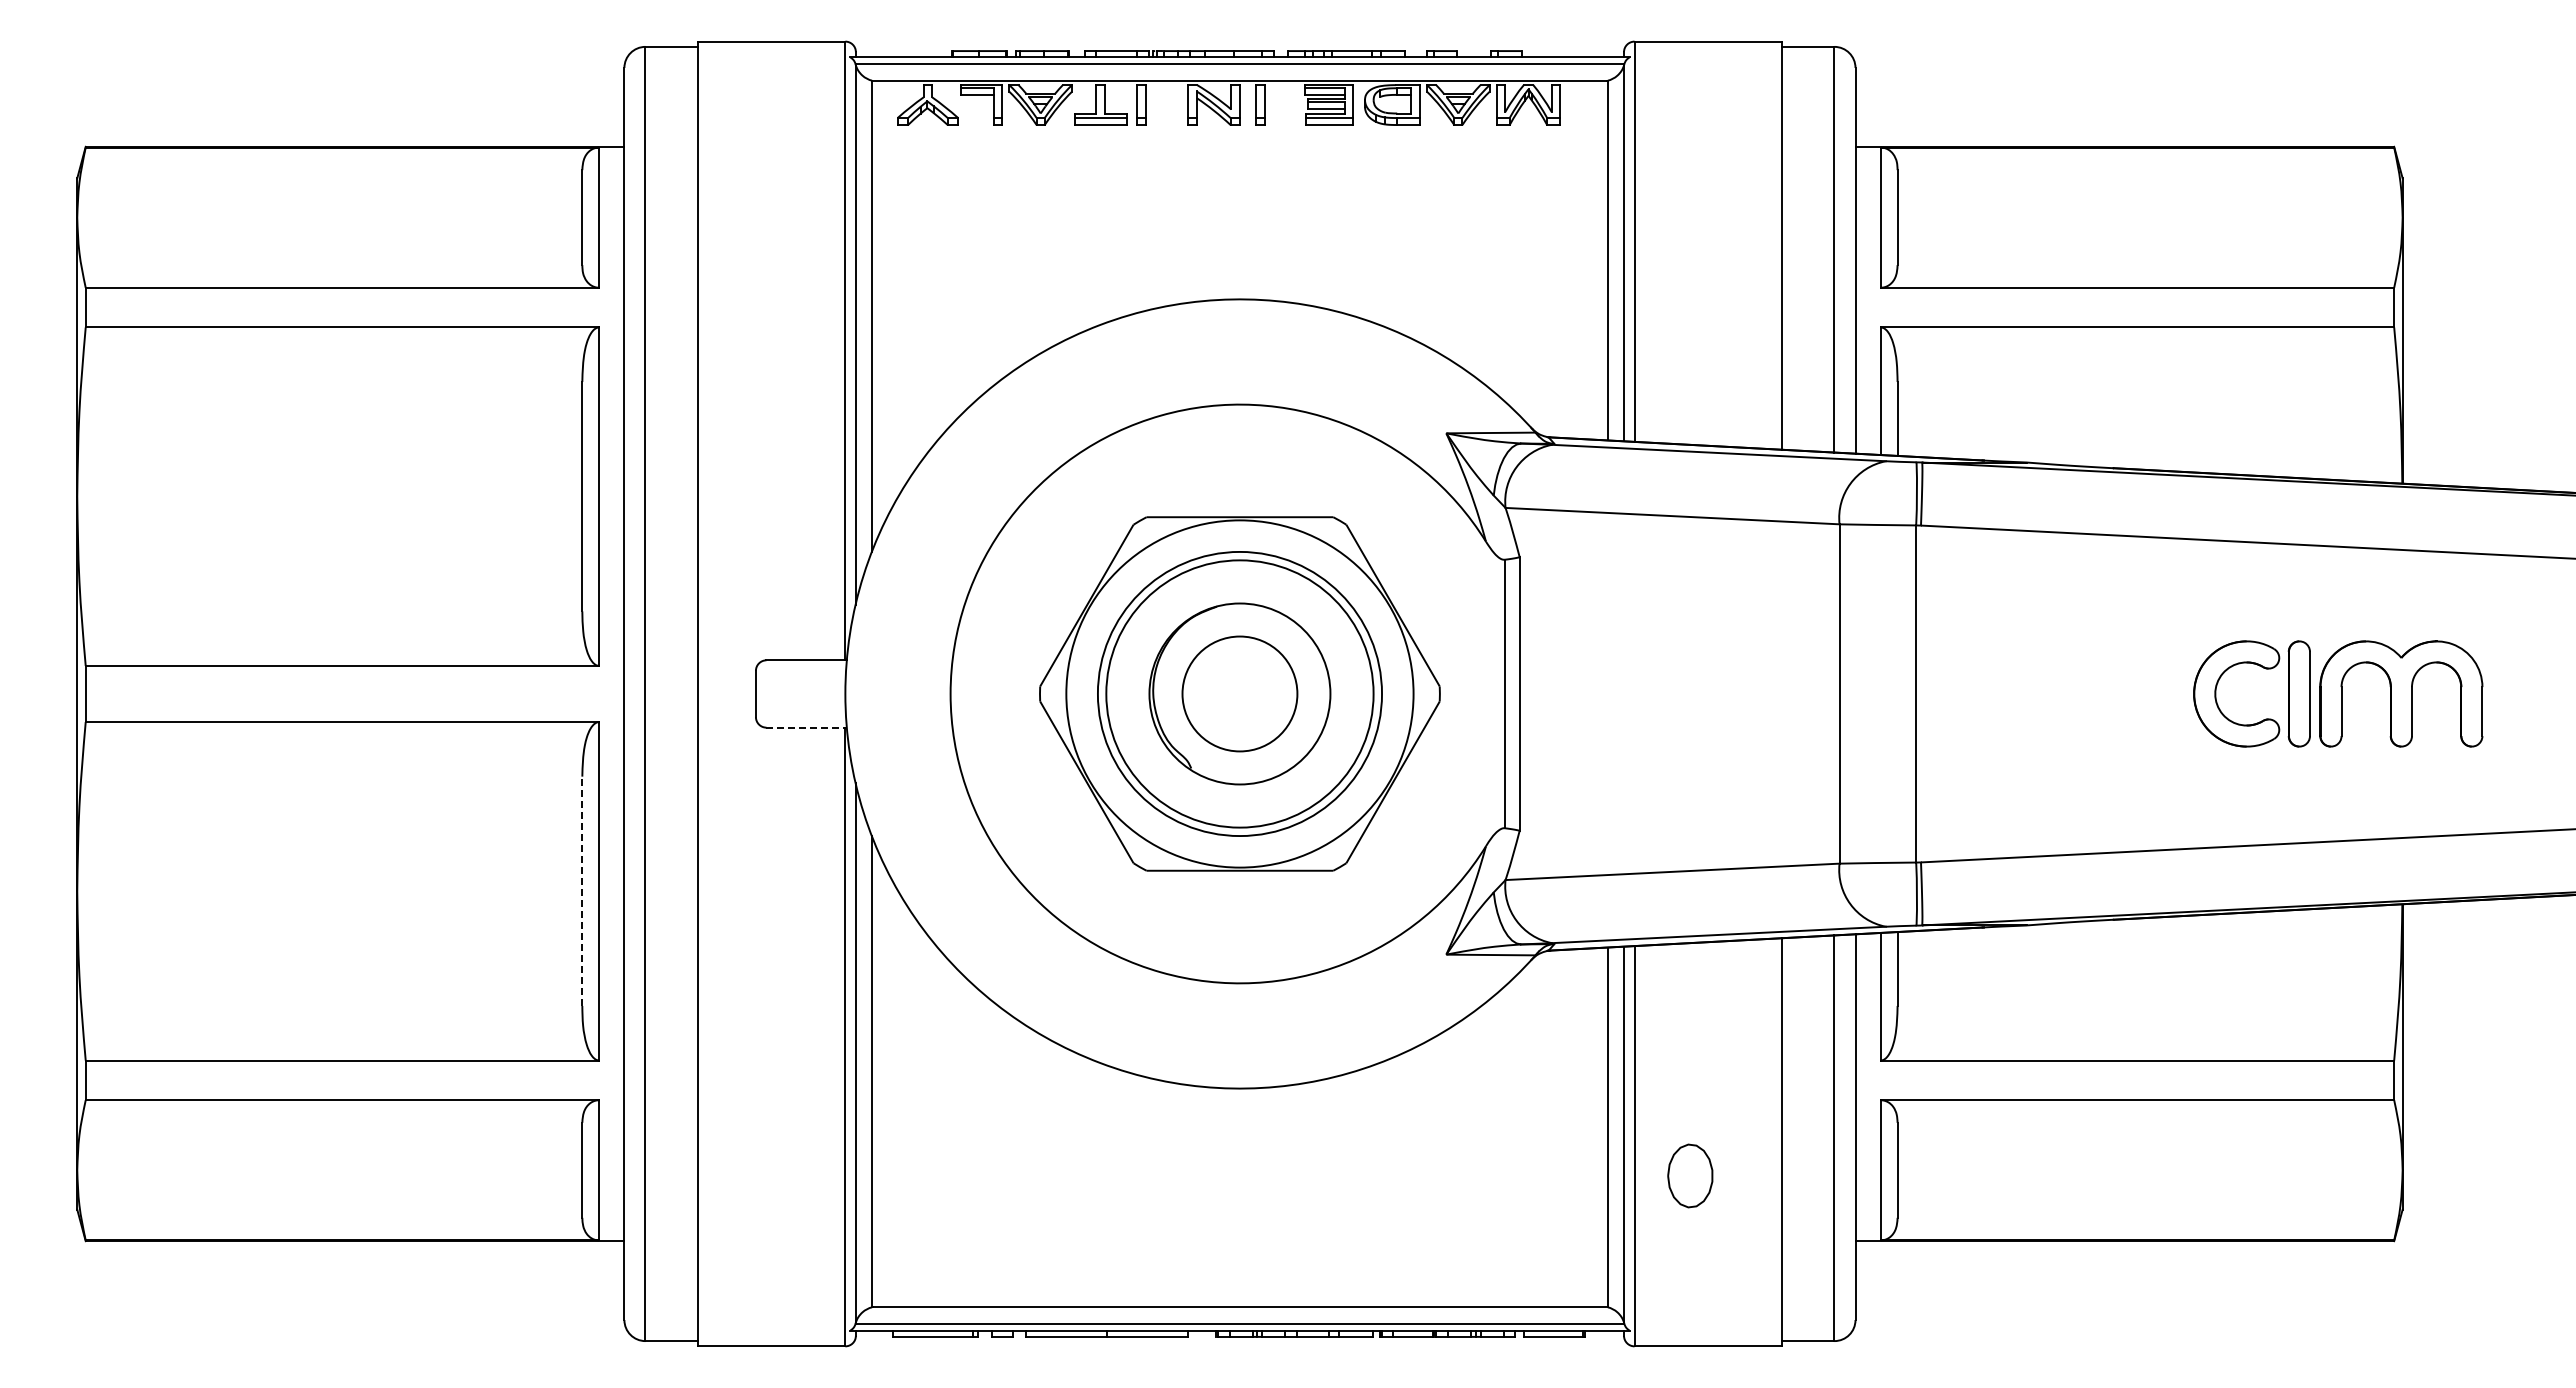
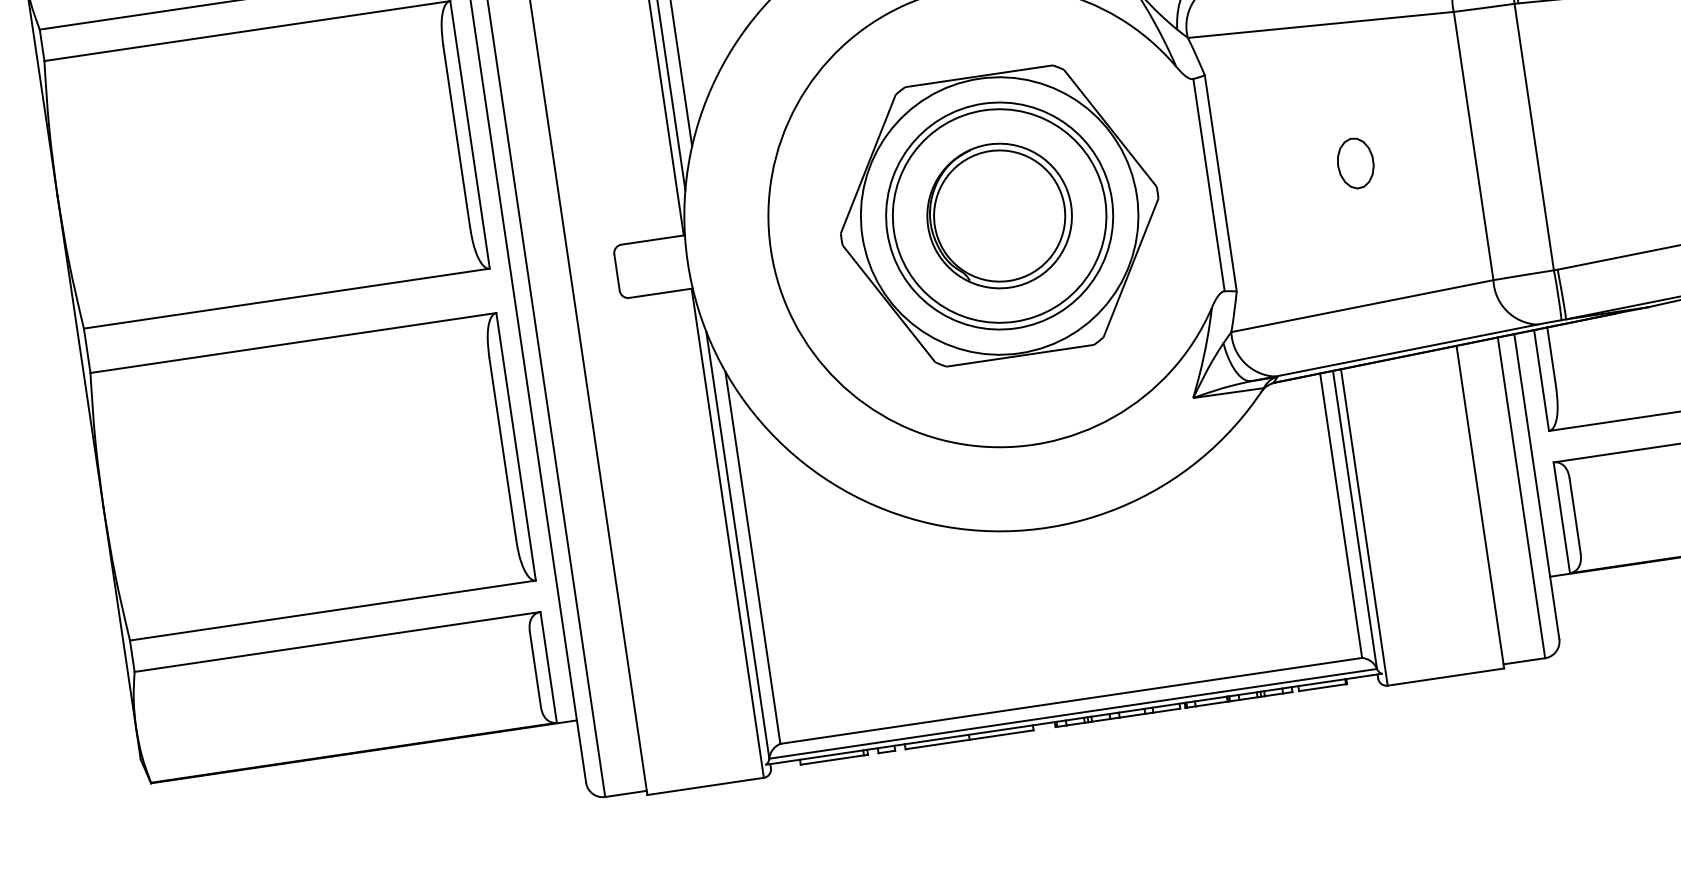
circle: (1239, 693) -> (999, 215), size x1.43
line: (807, 727) -> (661, 293), dashed -> solid
line: (582, 891) -> (502, 448), dashed -> solid
part: (1690, 1175) -> (1355, 163), moved

